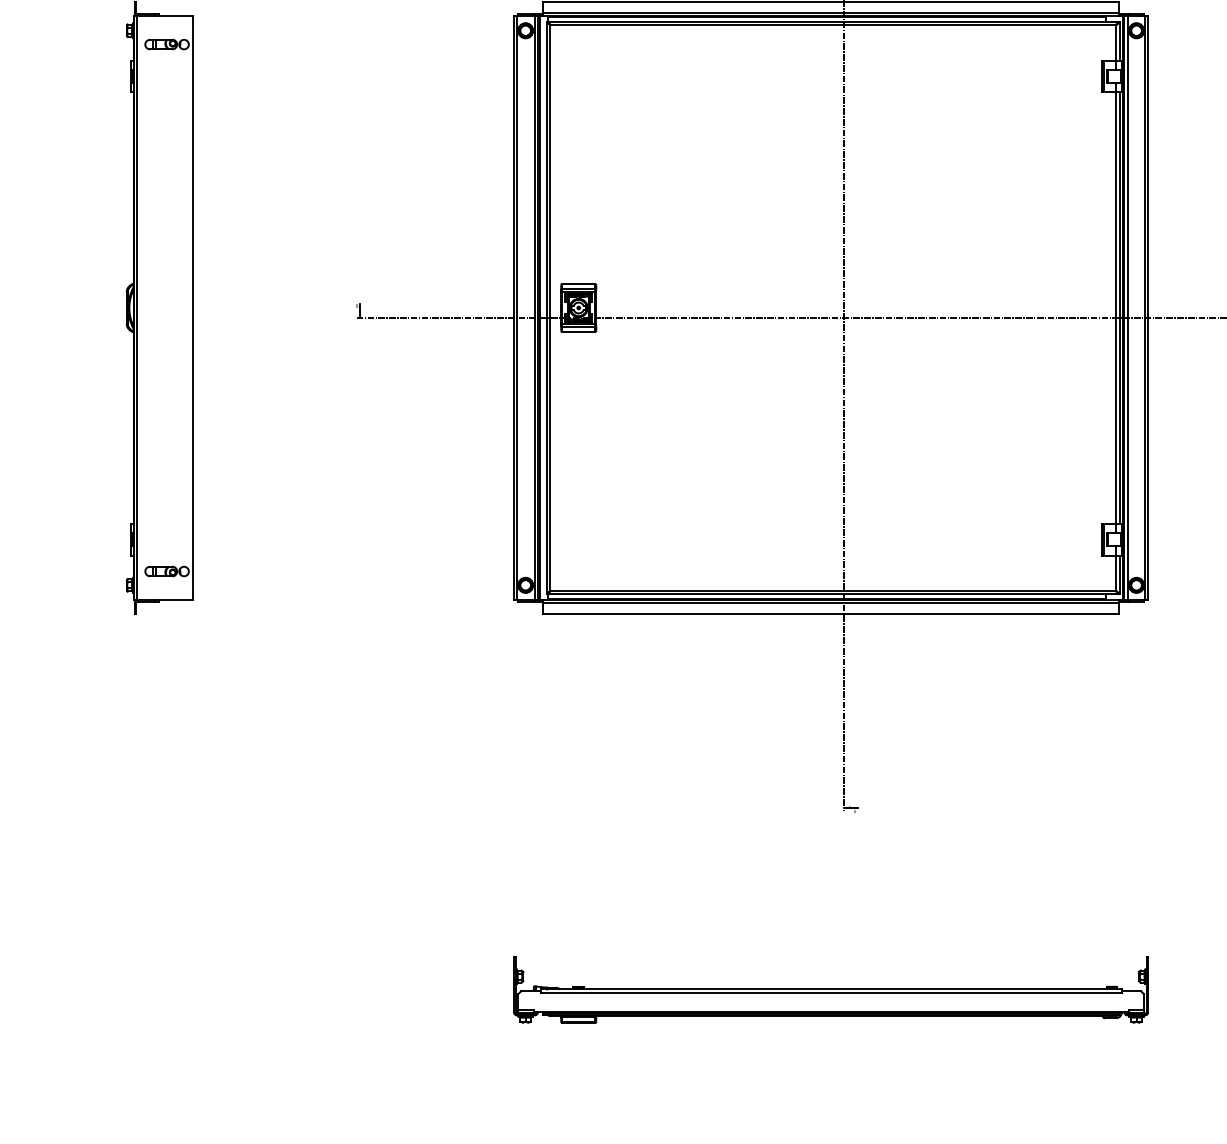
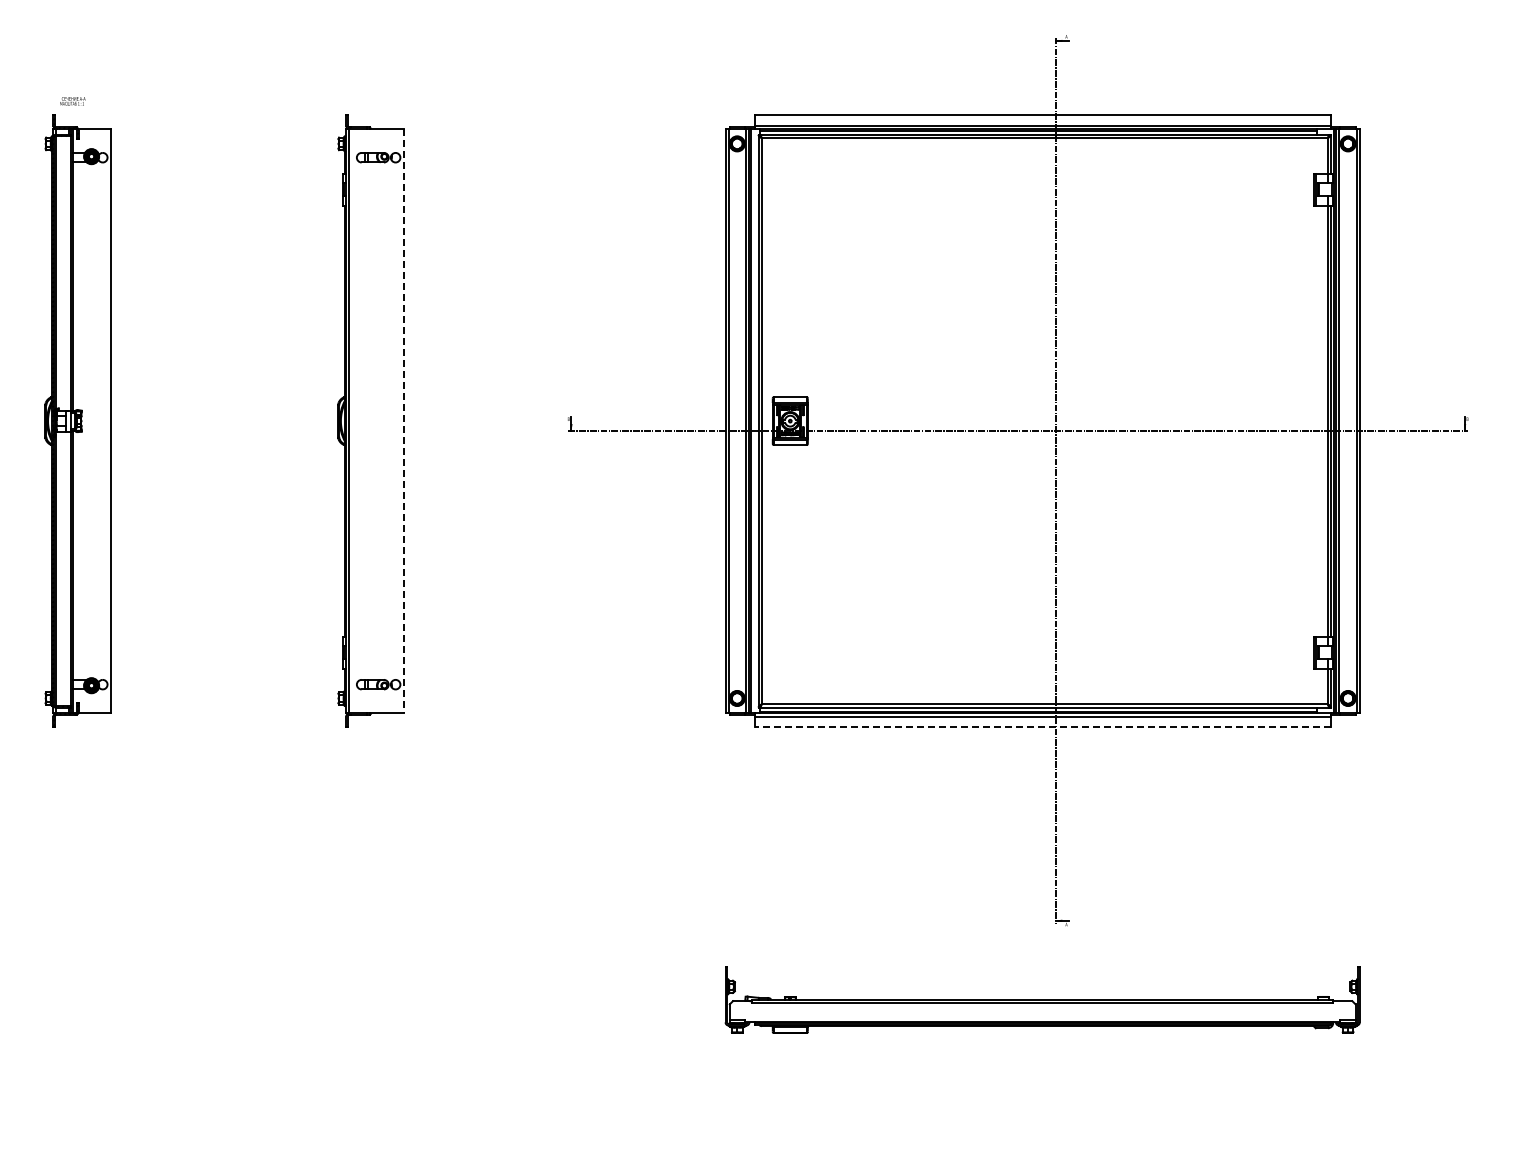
line: (192, 308) -> (404, 421), solid -> dashed
line: (830, 614) -> (1042, 727), solid -> dashed
part: (830, 989) -> (1042, 999), moved

